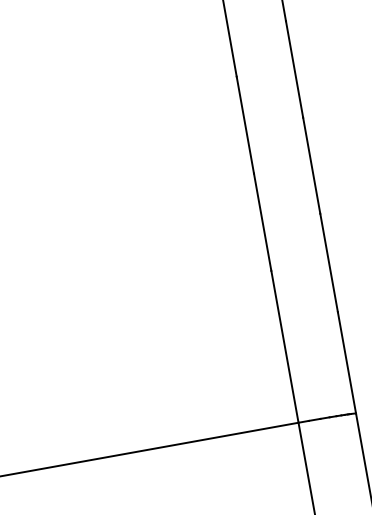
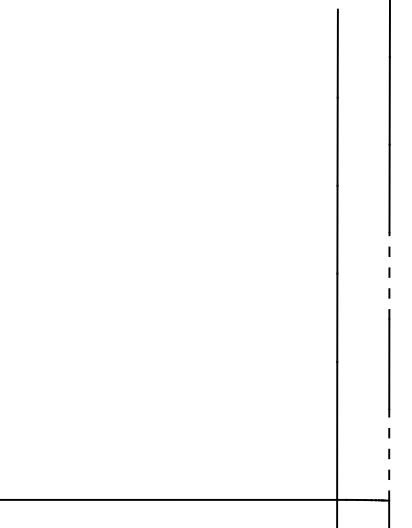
line: (311, 165) -> (389, 275), solid -> dashed
line: (347, 362) -> (389, 454), solid -> dashed

